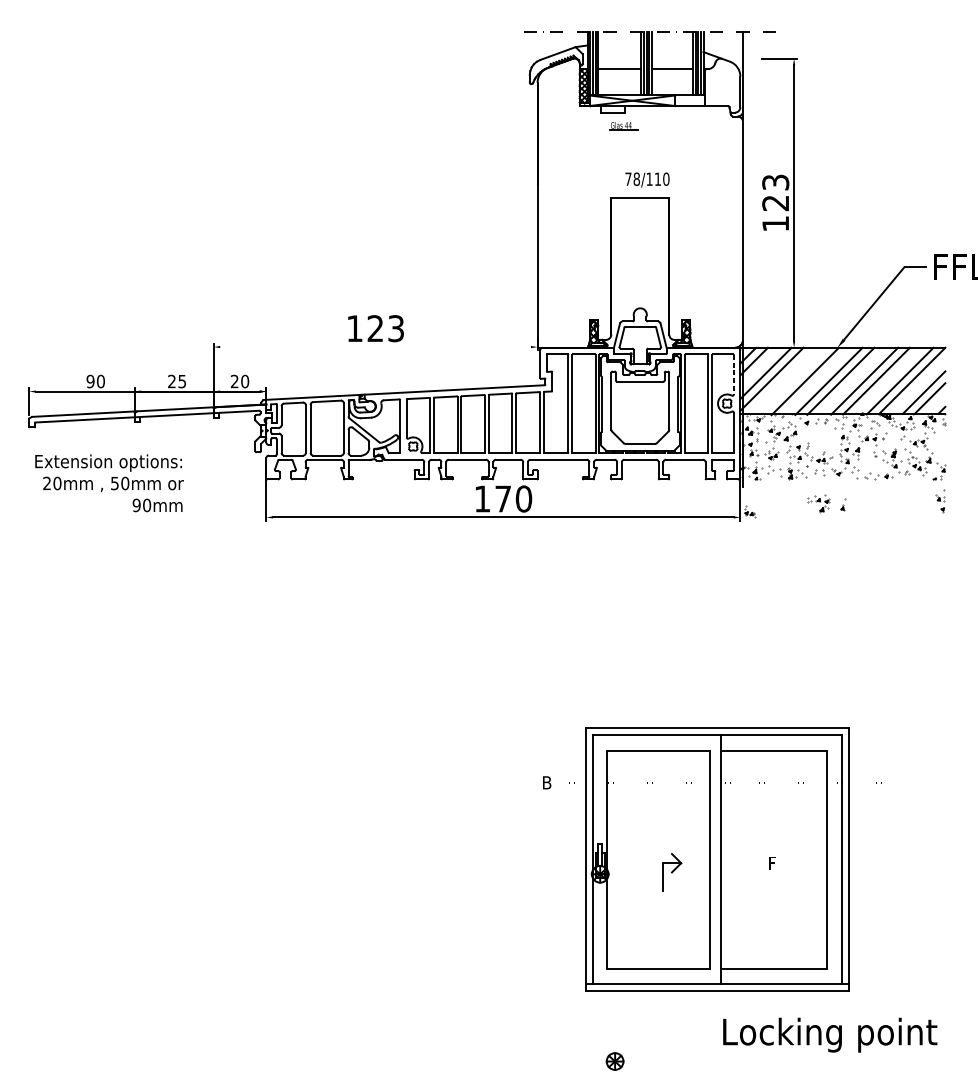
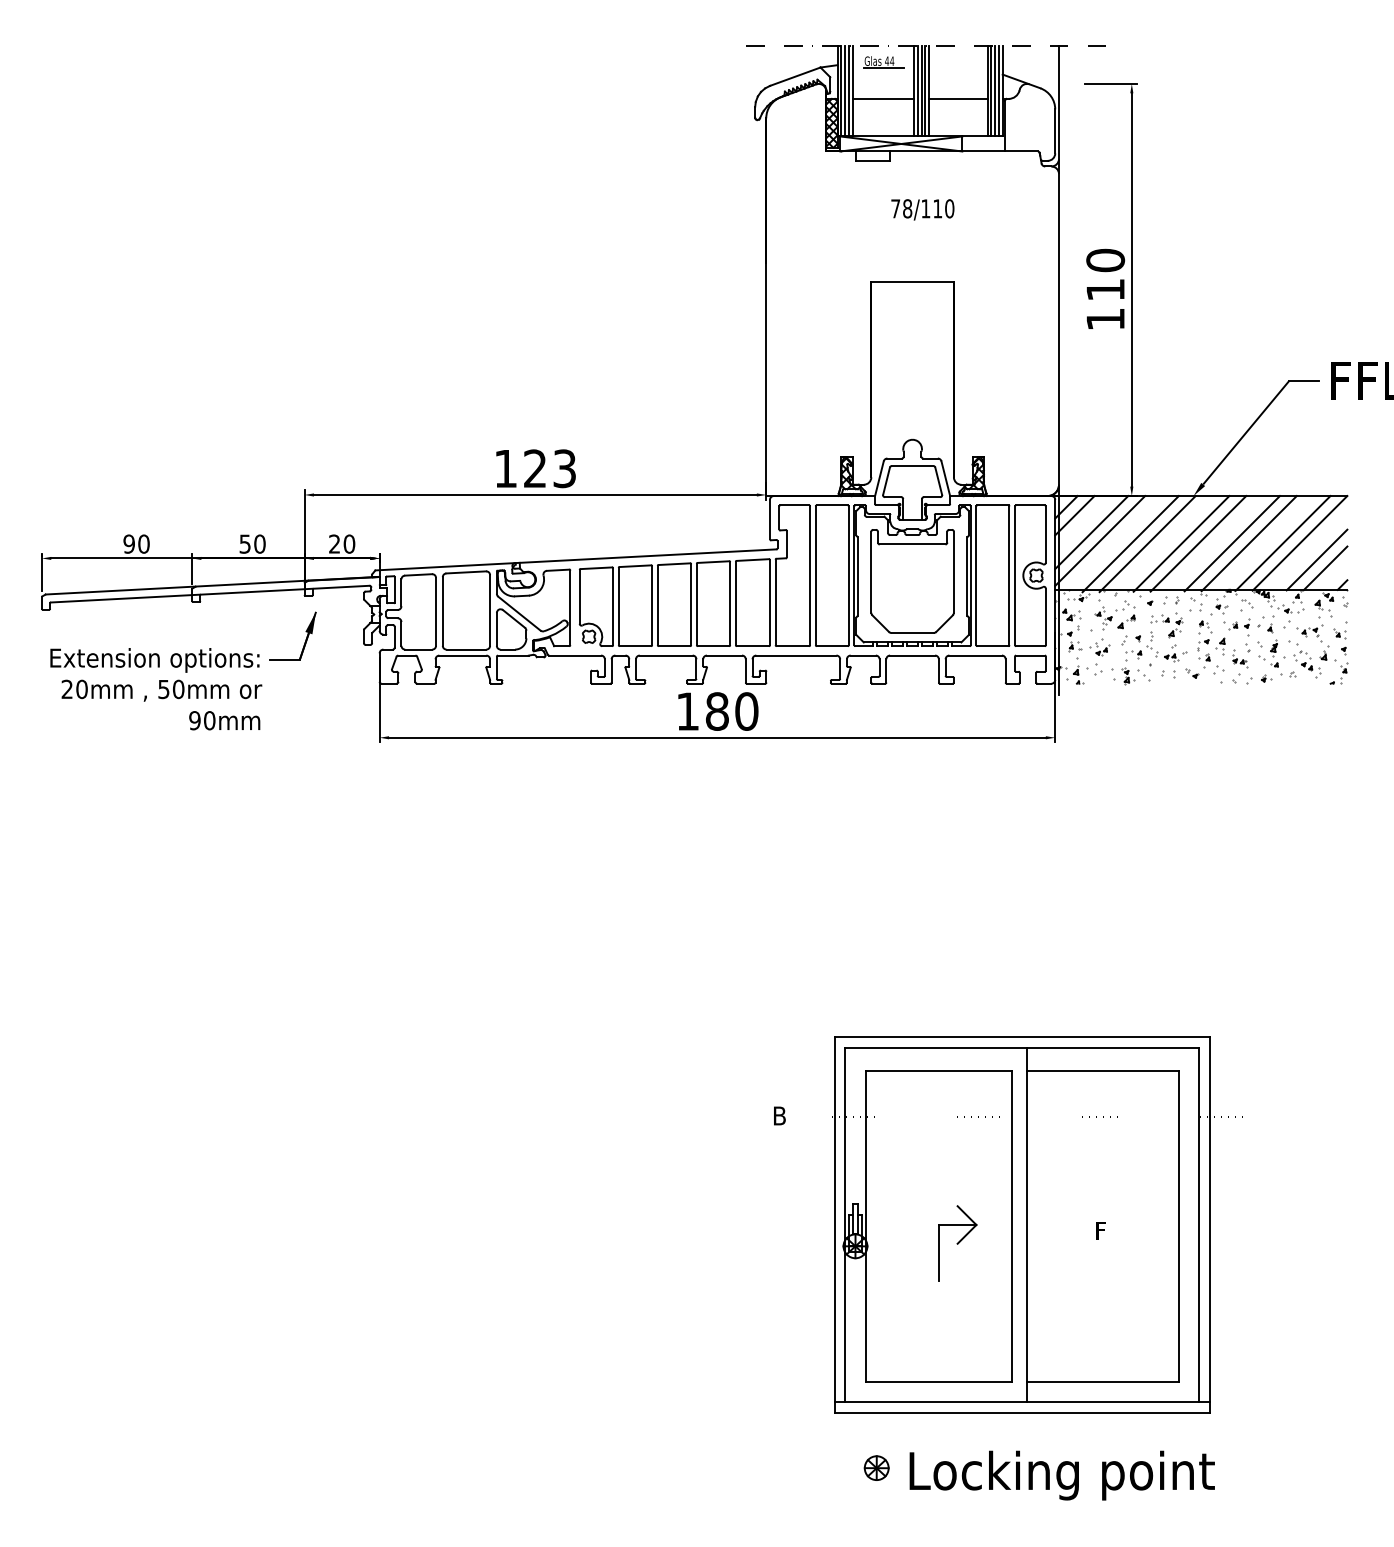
part: (624, 126) -> (883, 62), moved
text: (647, 179) -> (922, 209), moved
text: (775, 192) -> (1105, 274), 123 -> 110
line: (375, 346) -> (535, 494), added
line: (733, 375) -> (1045, 535), dashed -> solid
text: (177, 381) -> (252, 543), 25 -> 50
line: (793, 381) -> (1130, 544), added
part: (214, 442) -> (305, 631), added
text: (502, 498) -> (716, 711), 170 -> 180
part: (940, 501) -> (1340, 638), moved
part: (818, 503) -> (1166, 625), moved
part: (843, 505) -> (1270, 624), moved
part: (750, 511) -> (1240, 658), moved
part: (671, 872) -> (957, 1243), size x1.43
text: (829, 1035) -> (1061, 1475), moved
part: (614, 1061) -> (876, 1467), moved

